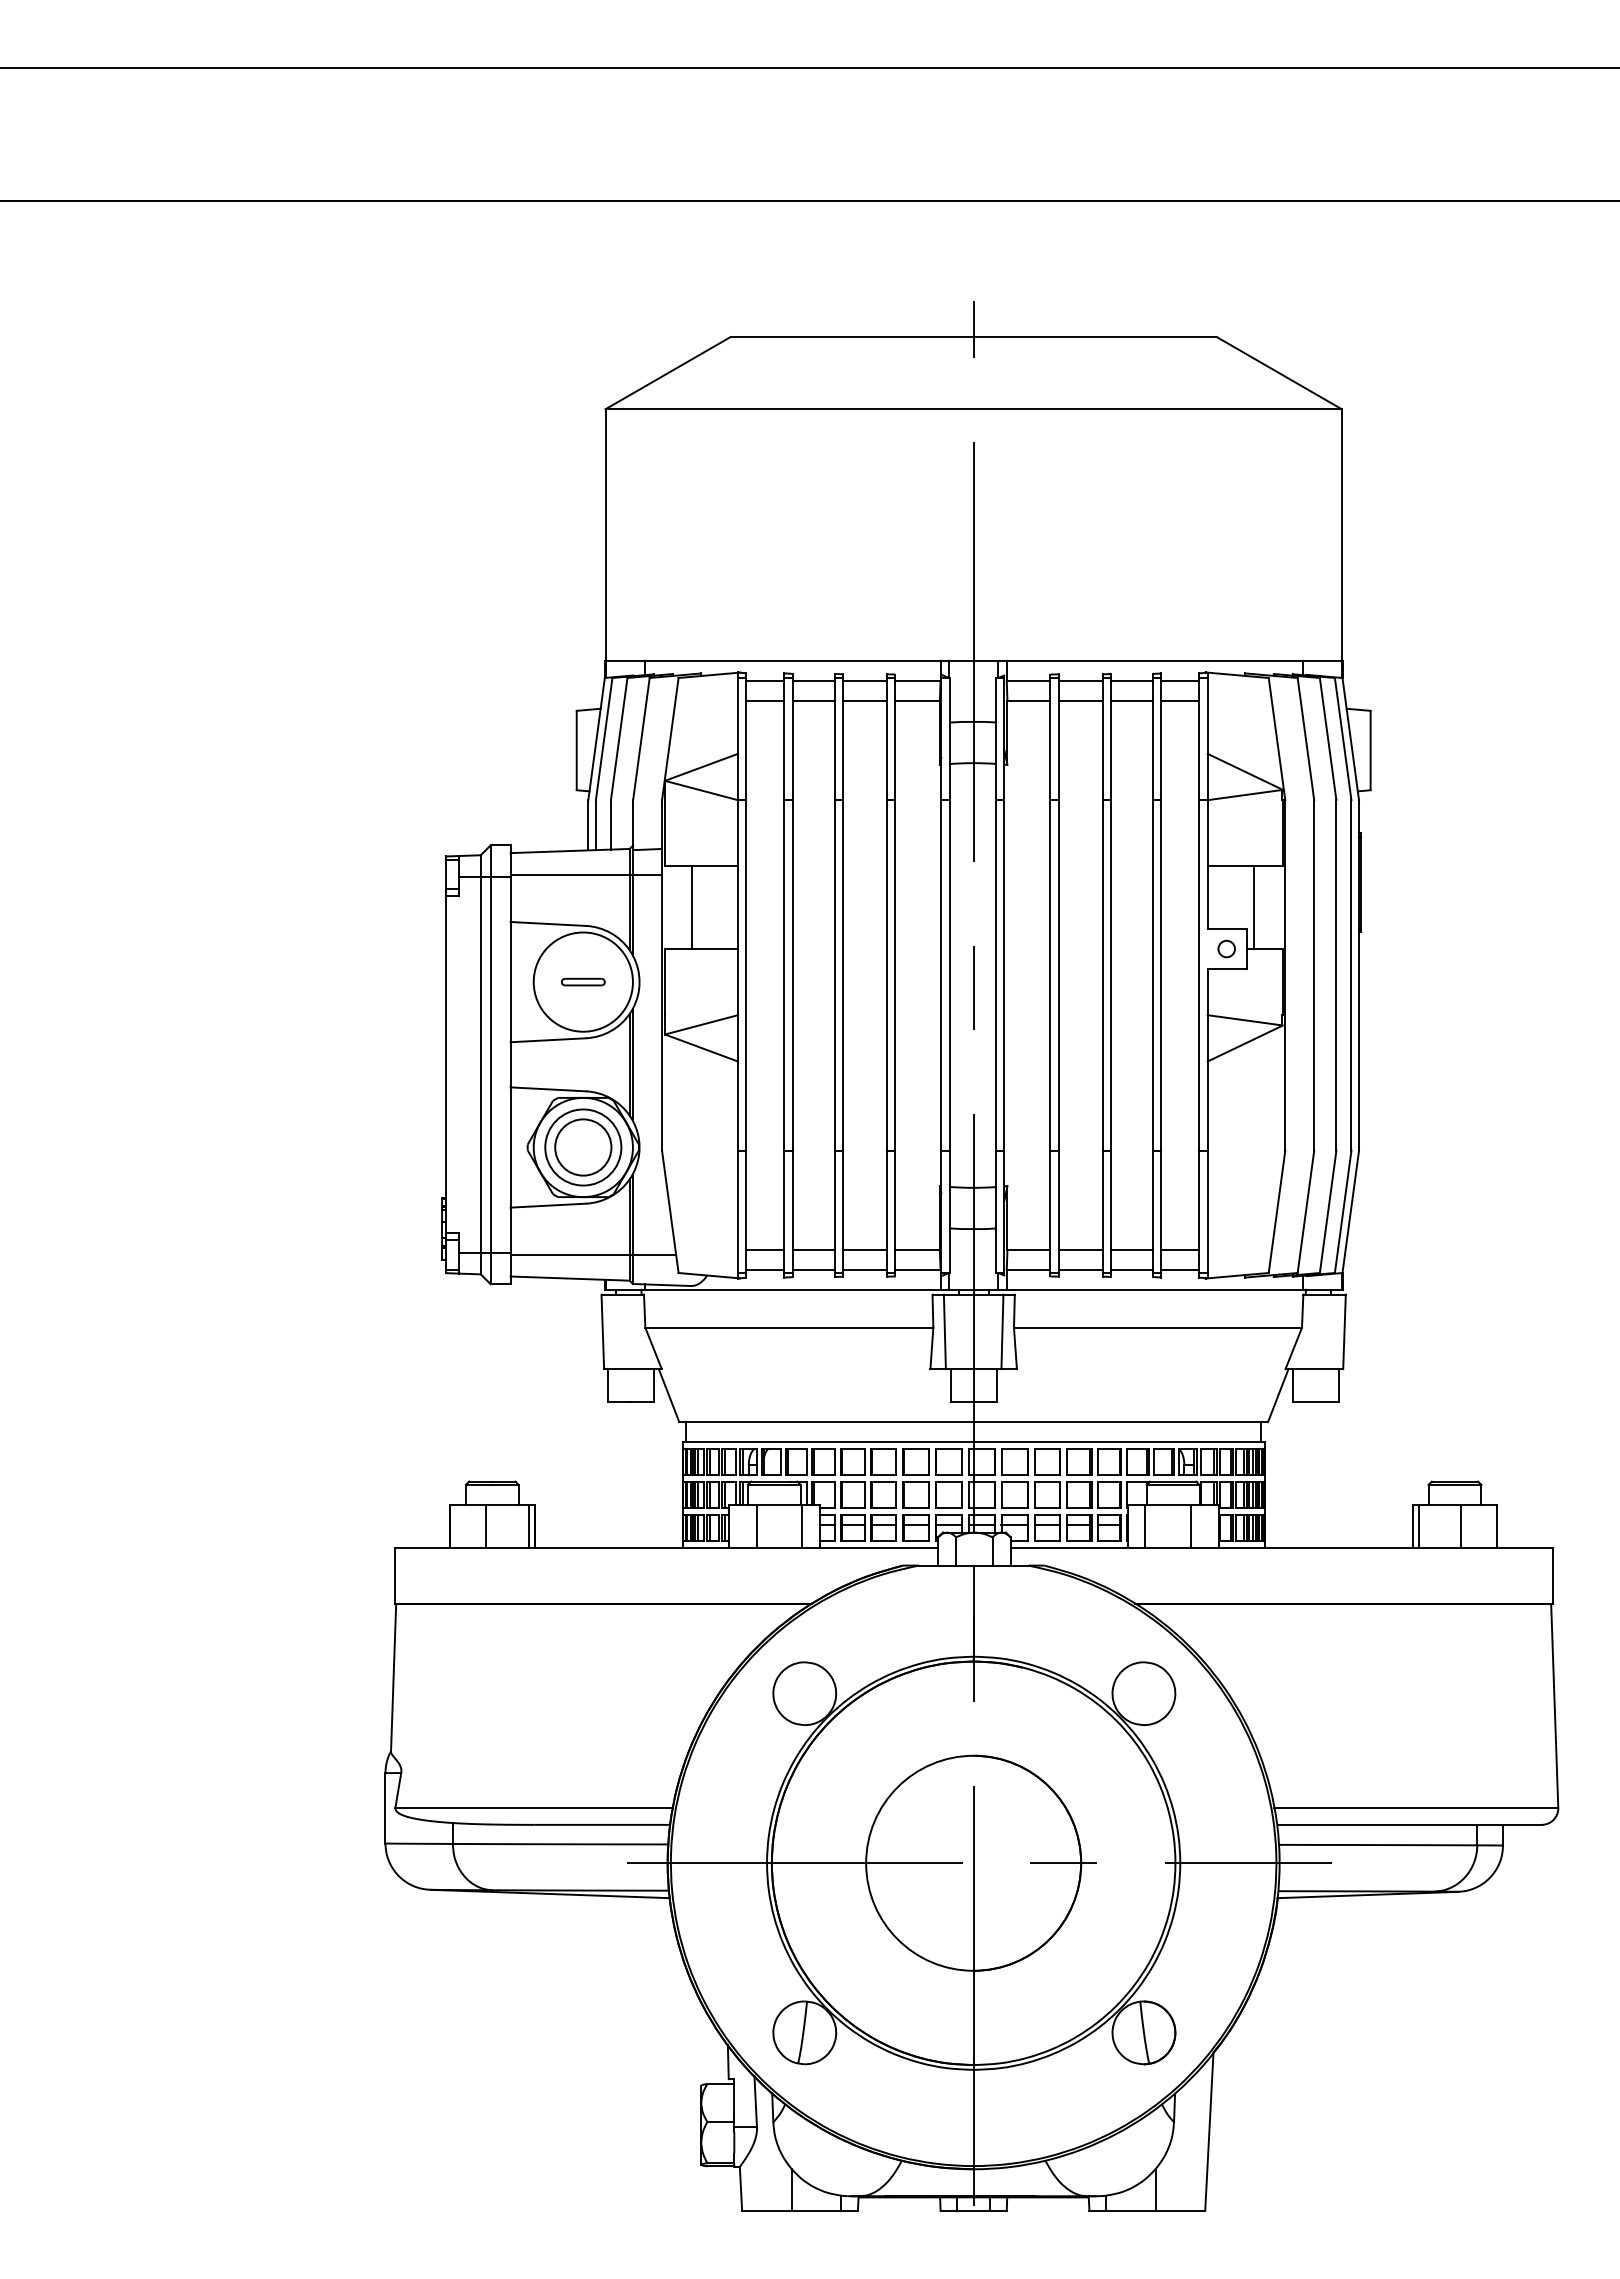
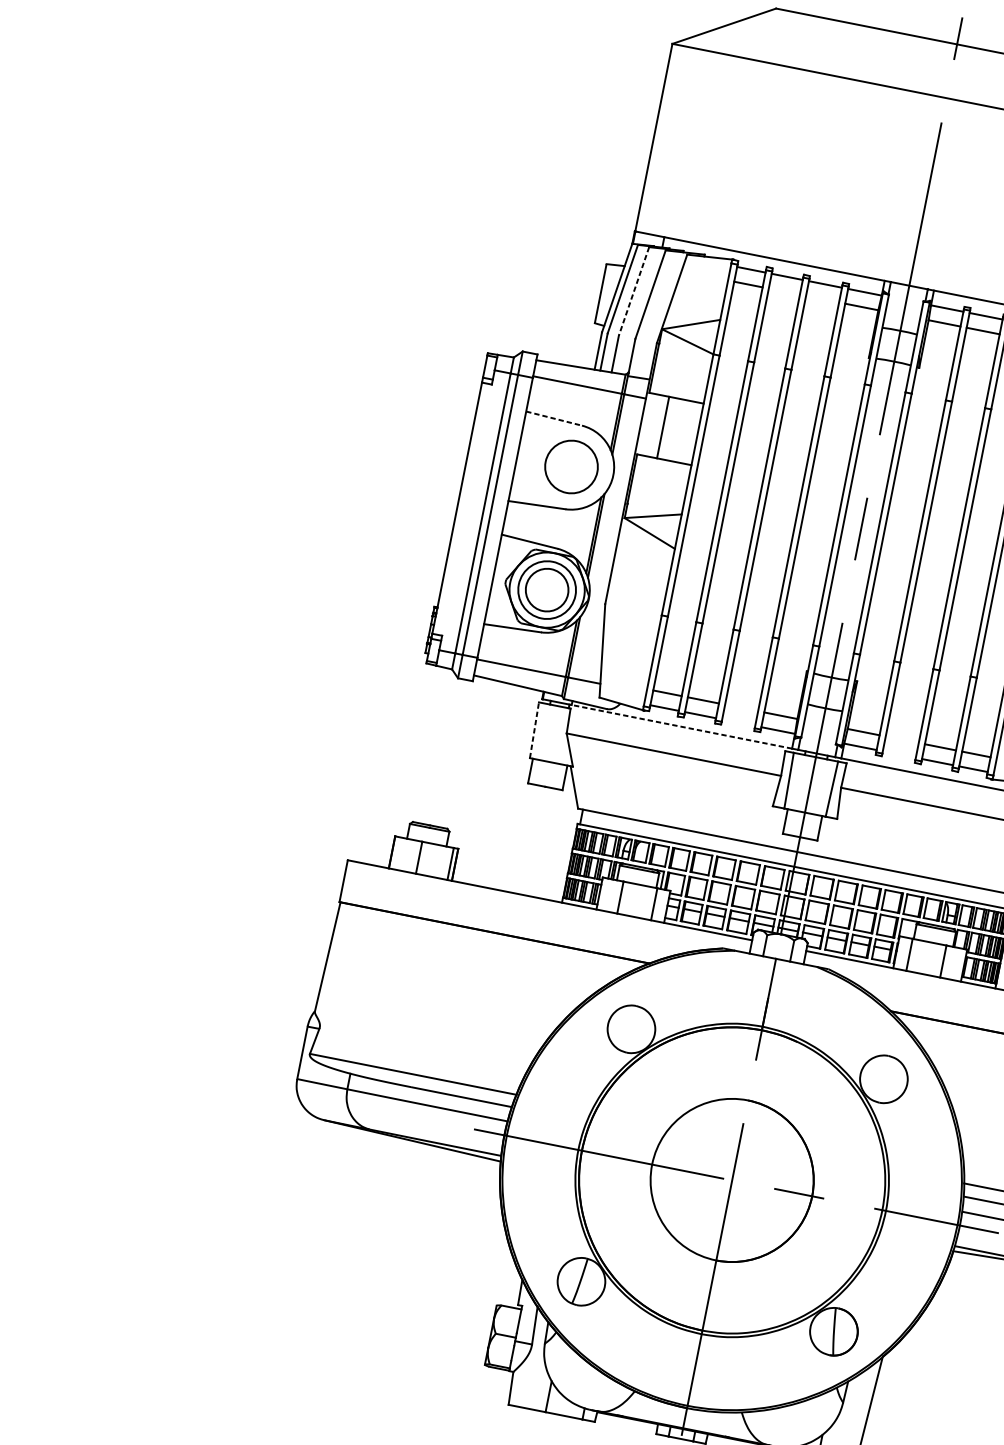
line: (813, 700) -> (784, 291), removed
line: (864, 700) -> (822, 298), removed
line: (619, 739) -> (634, 291), solid -> dashed
line: (548, 923) -> (554, 418), solid -> dashed
circle: (582, 981) -> (570, 466), size x0.7
part: (583, 981) -> (571, 466), removed
line: (864, 1250) -> (741, 708), removed
line: (1080, 1250) -> (902, 740), removed
line: (864, 1269) -> (738, 722), removed
line: (1080, 1269) -> (899, 754), removed
line: (791, 1289) -> (681, 726), solid -> dashed
line: (602, 1331) -> (534, 729), solid -> dashed

